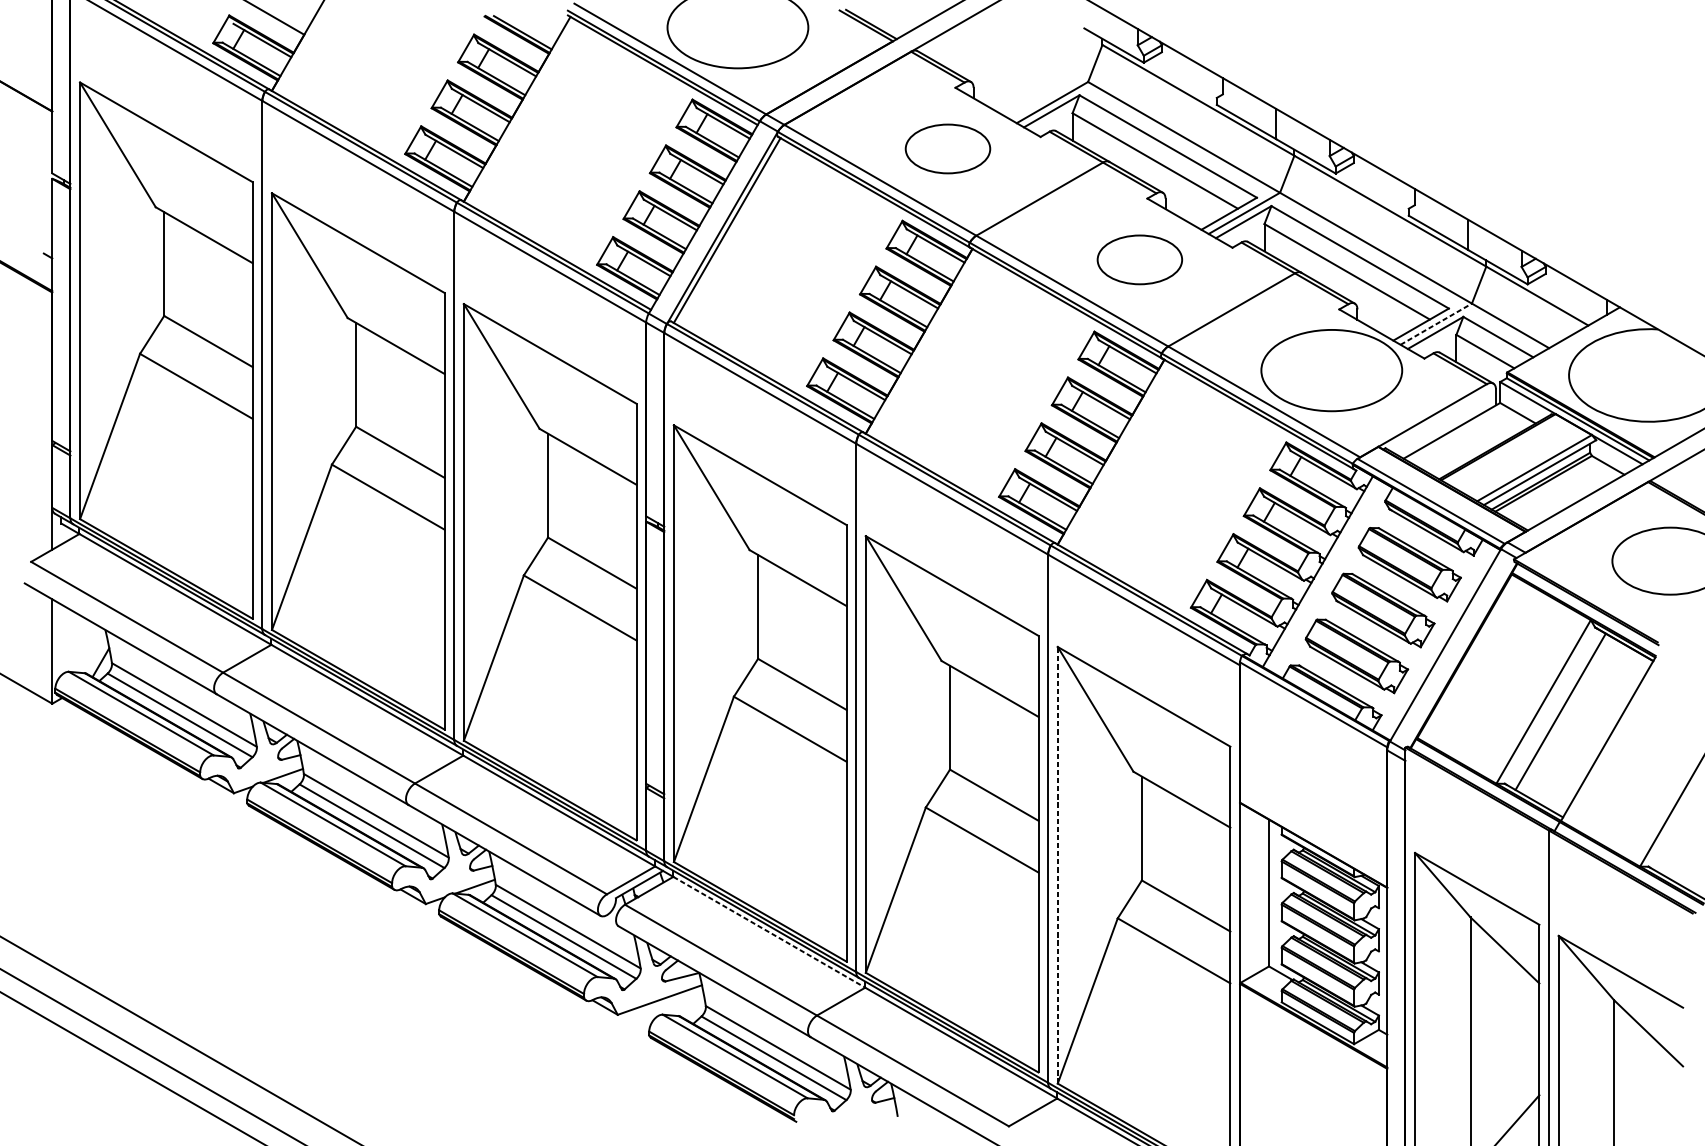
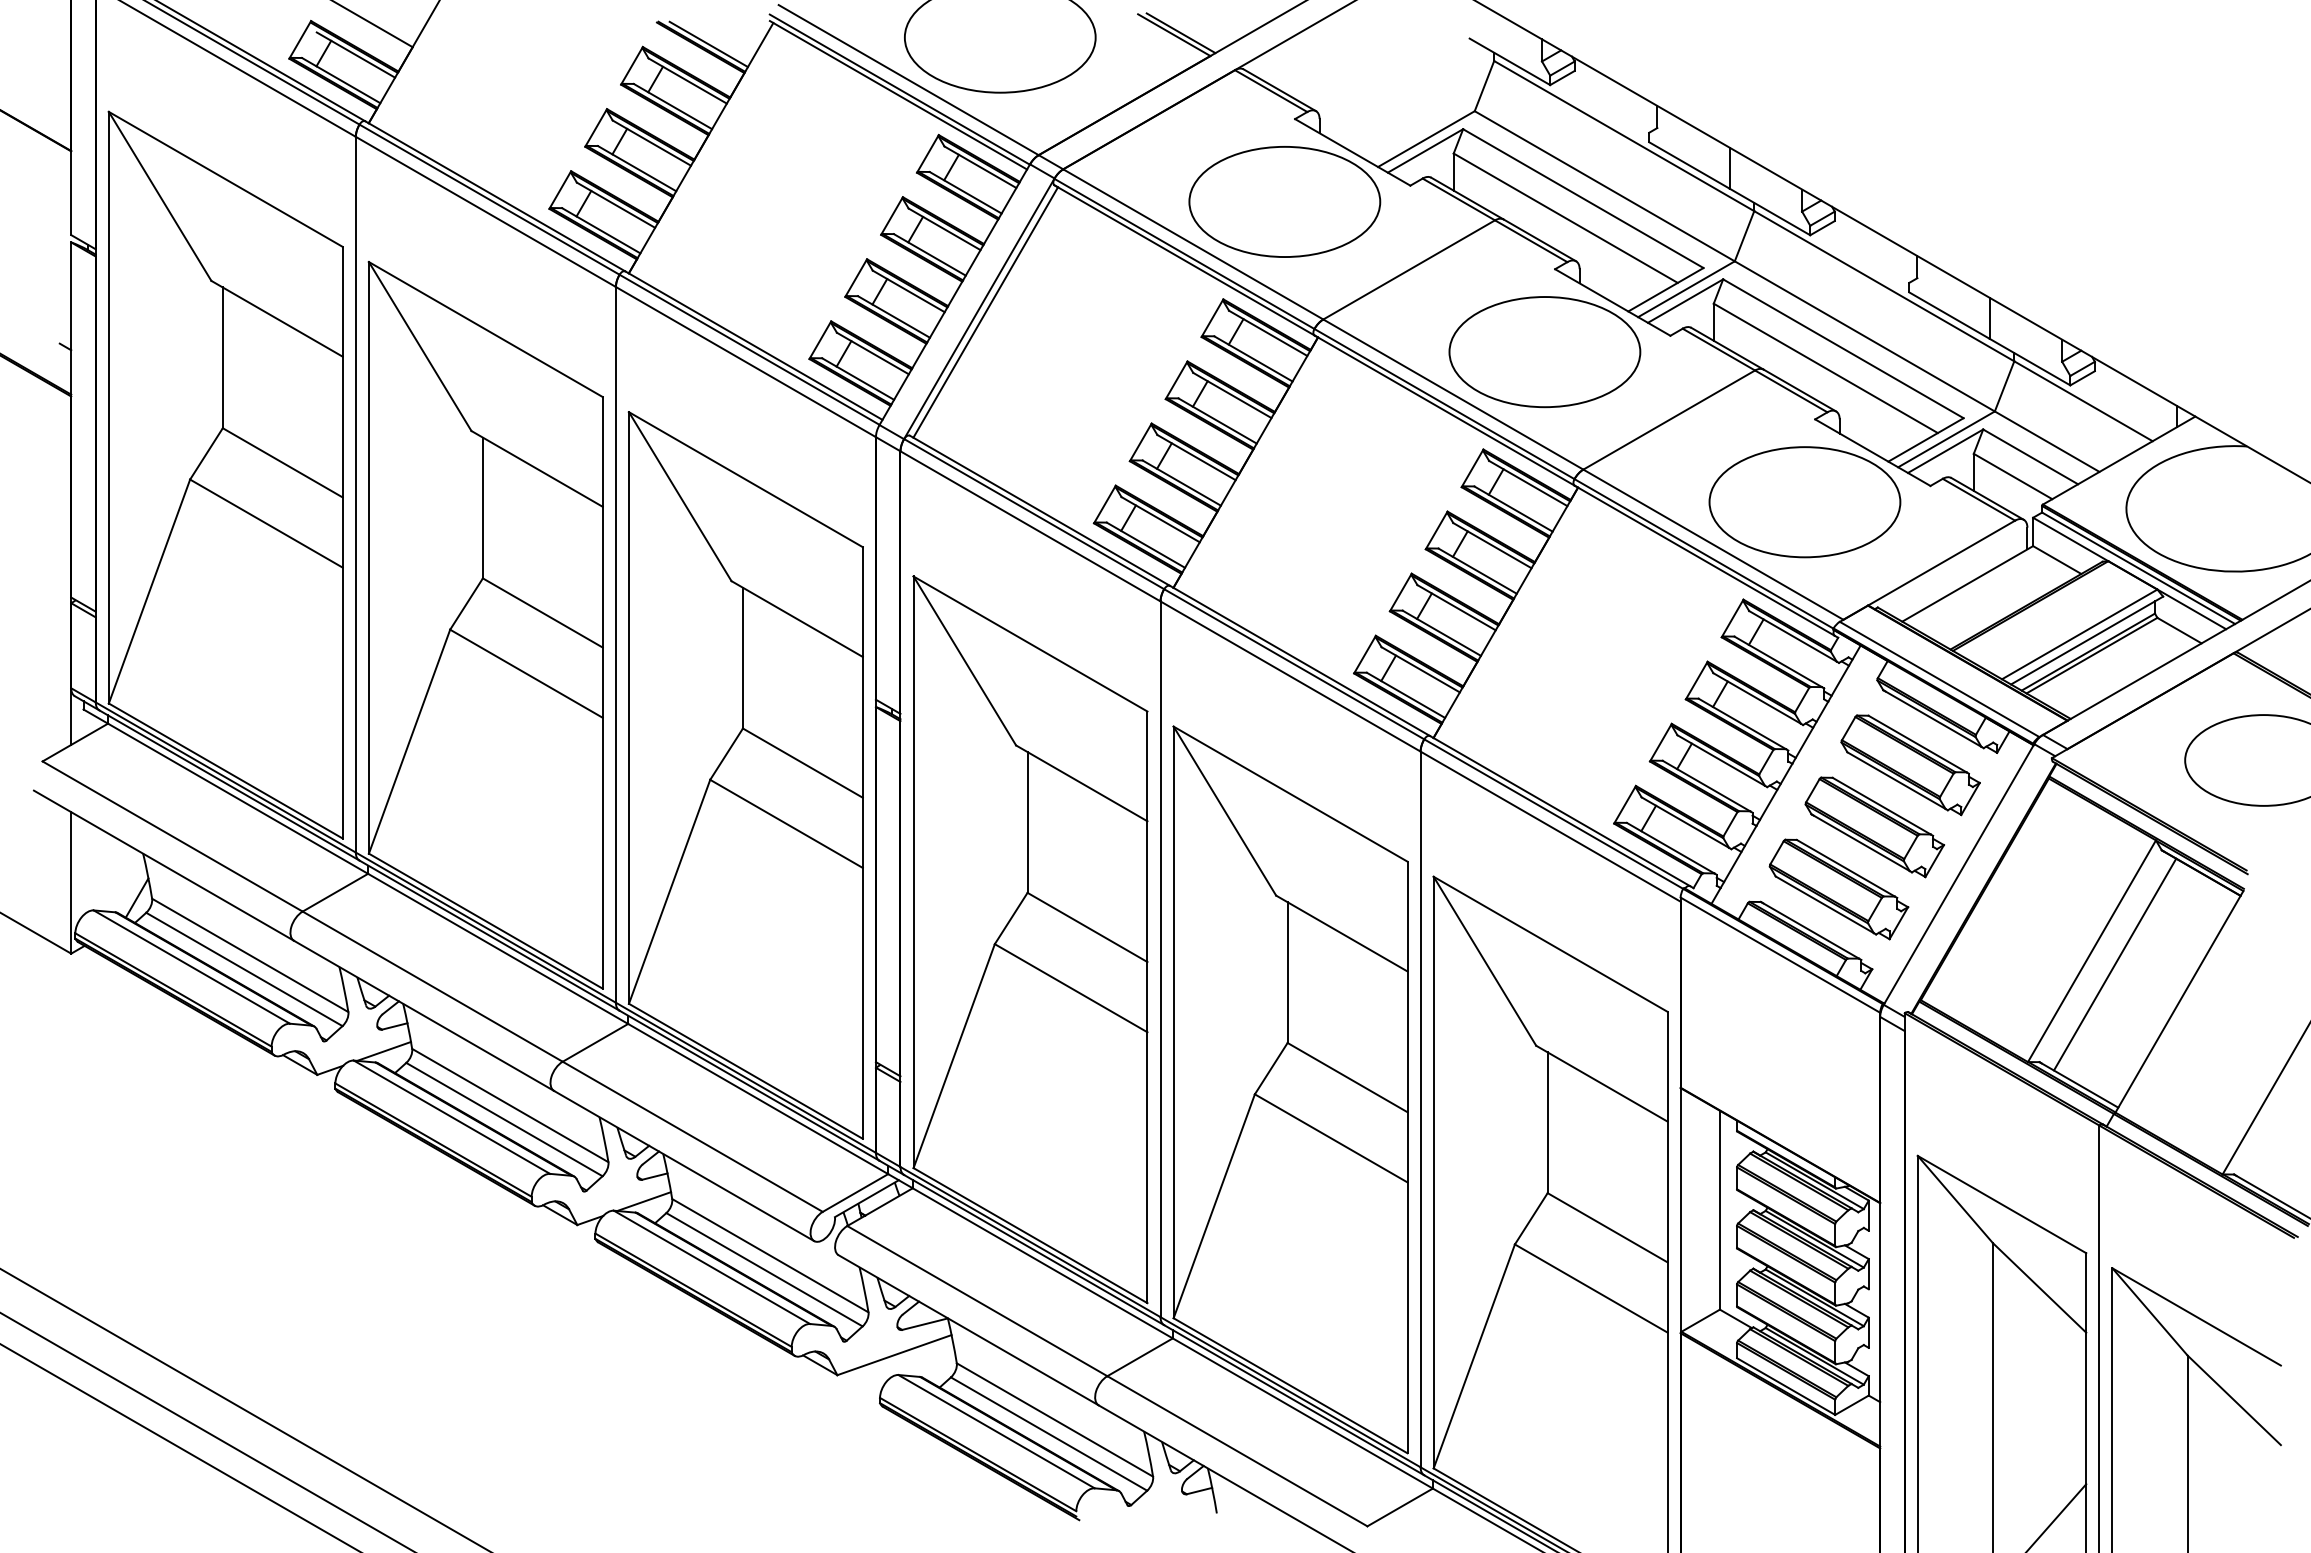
part: (947, 148) -> (1284, 201), size x1.67
part: (1139, 260) -> (1544, 352), size x1.67
line: (1436, 324) -> (1946, 439), dashed -> solid
line: (1057, 865) -> (1433, 1172), dashed -> solid
line: (769, 932) -> (1043, 1263), dashed -> solid

